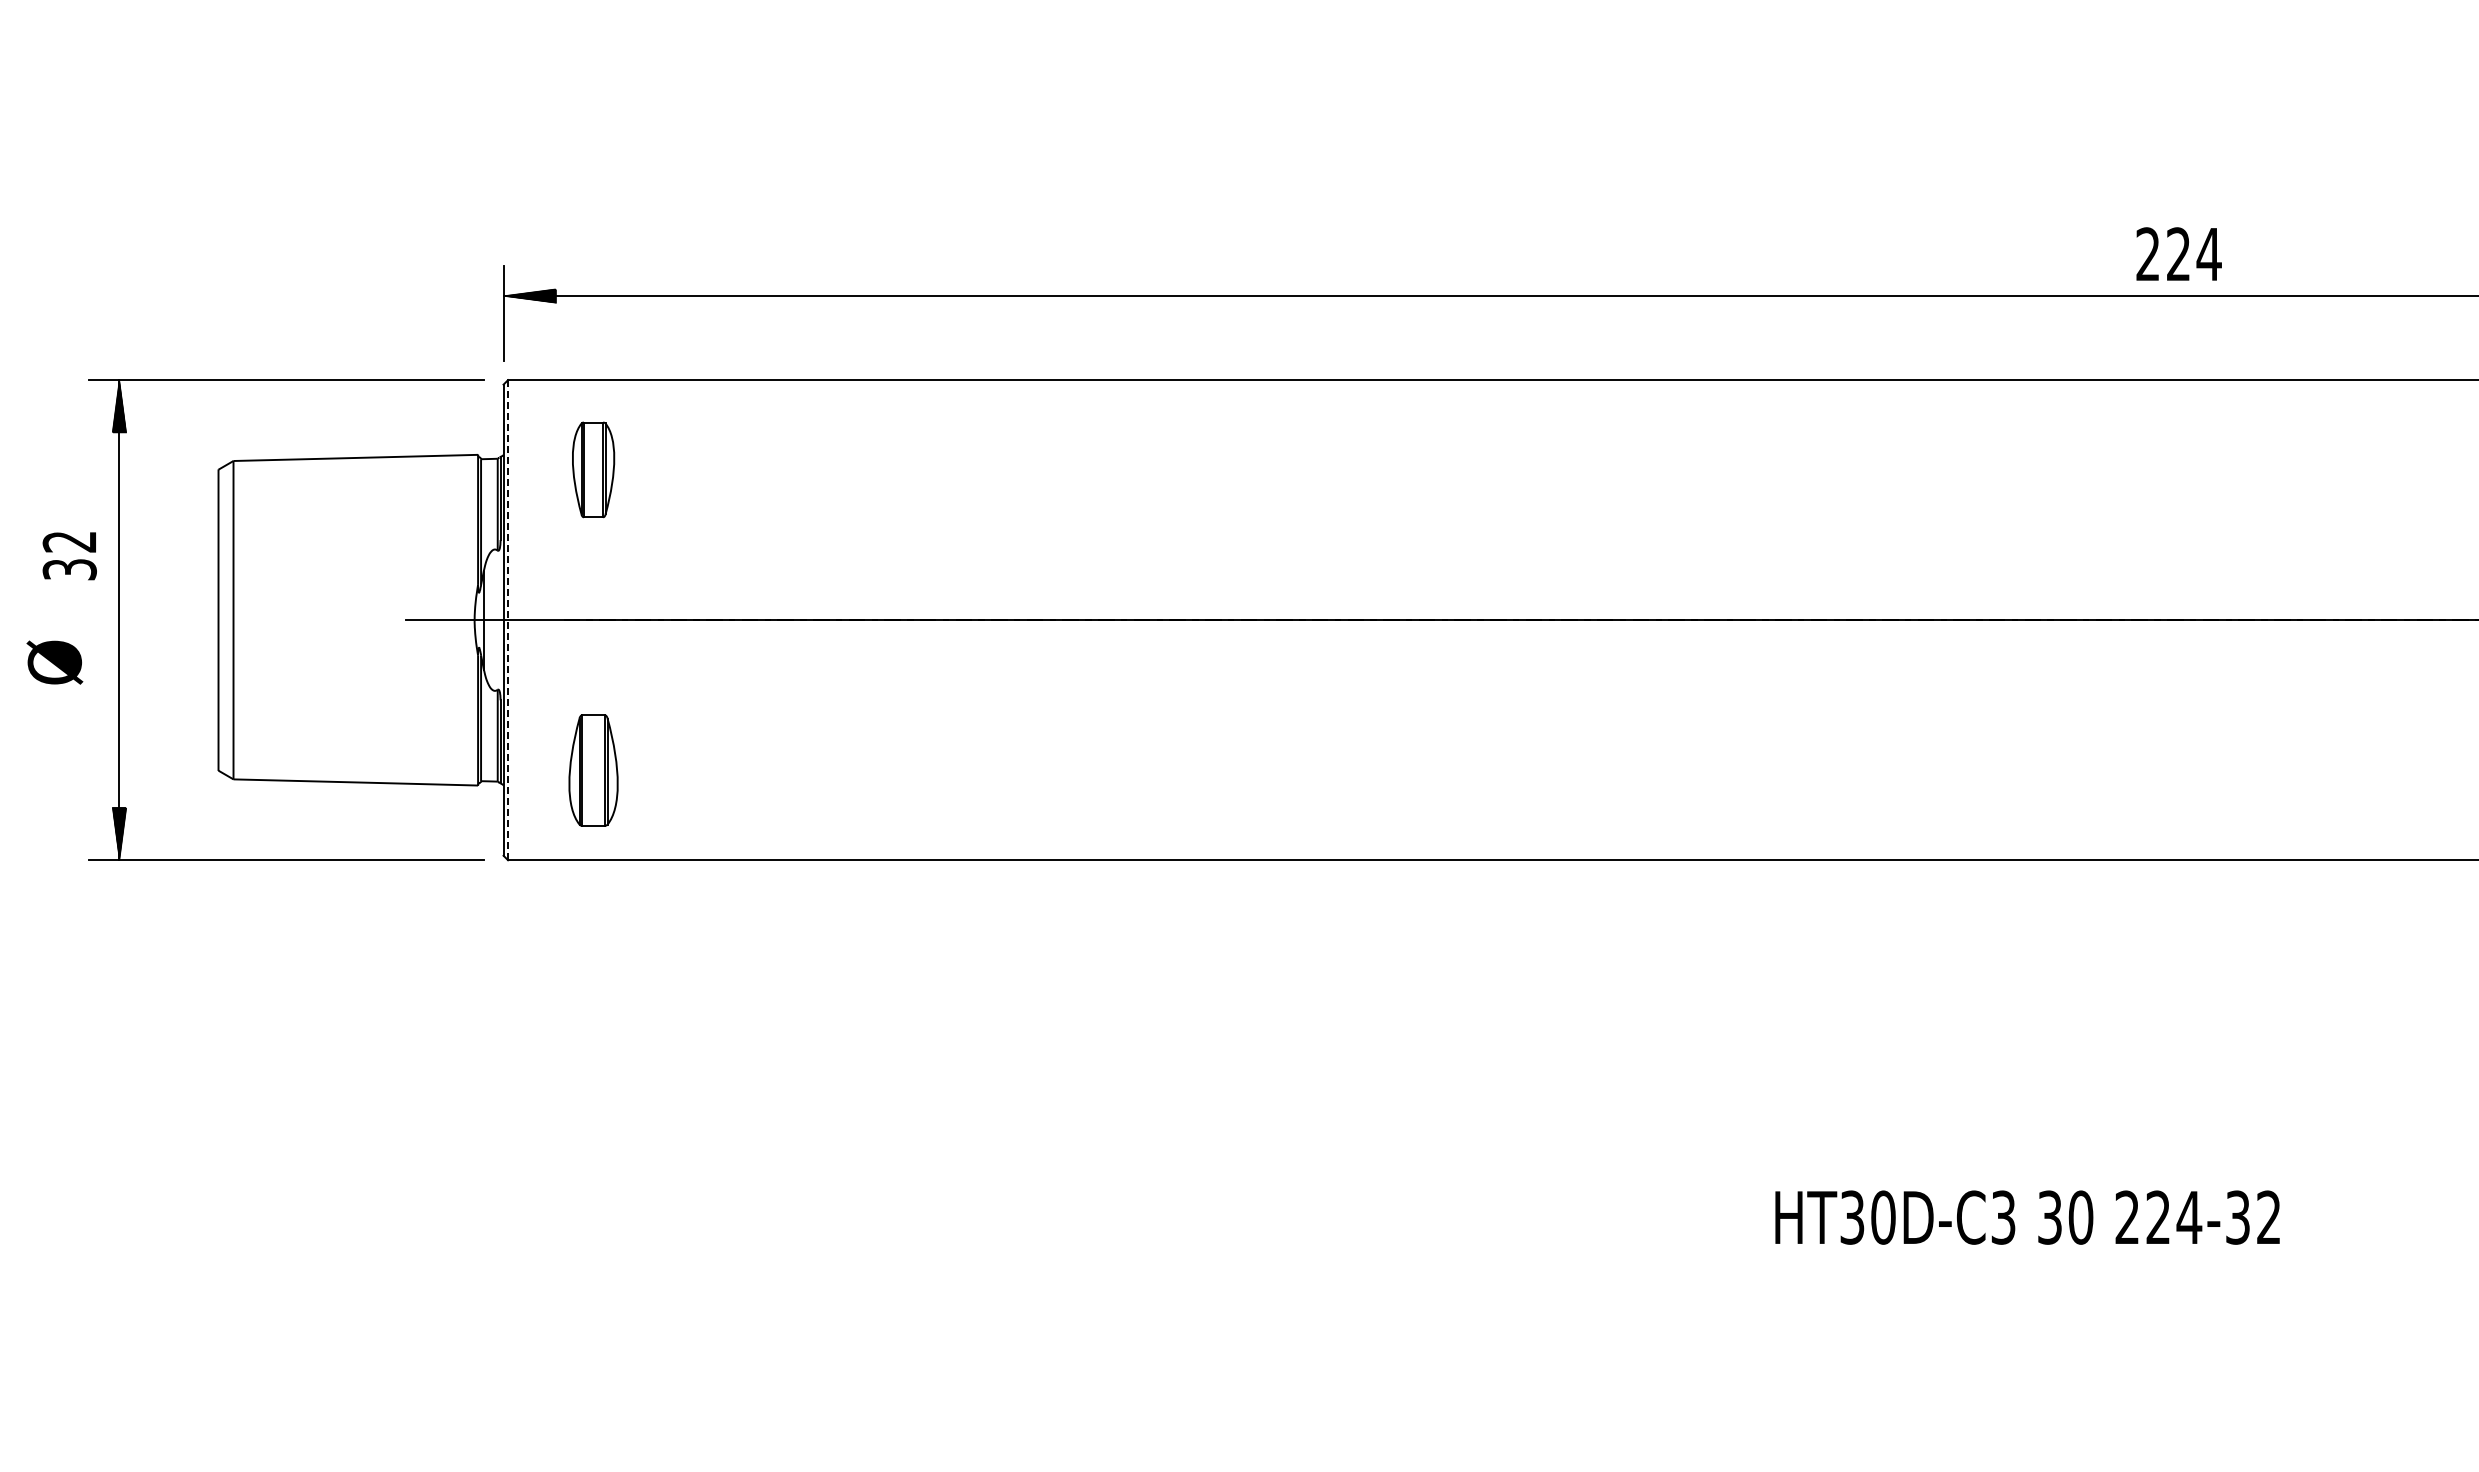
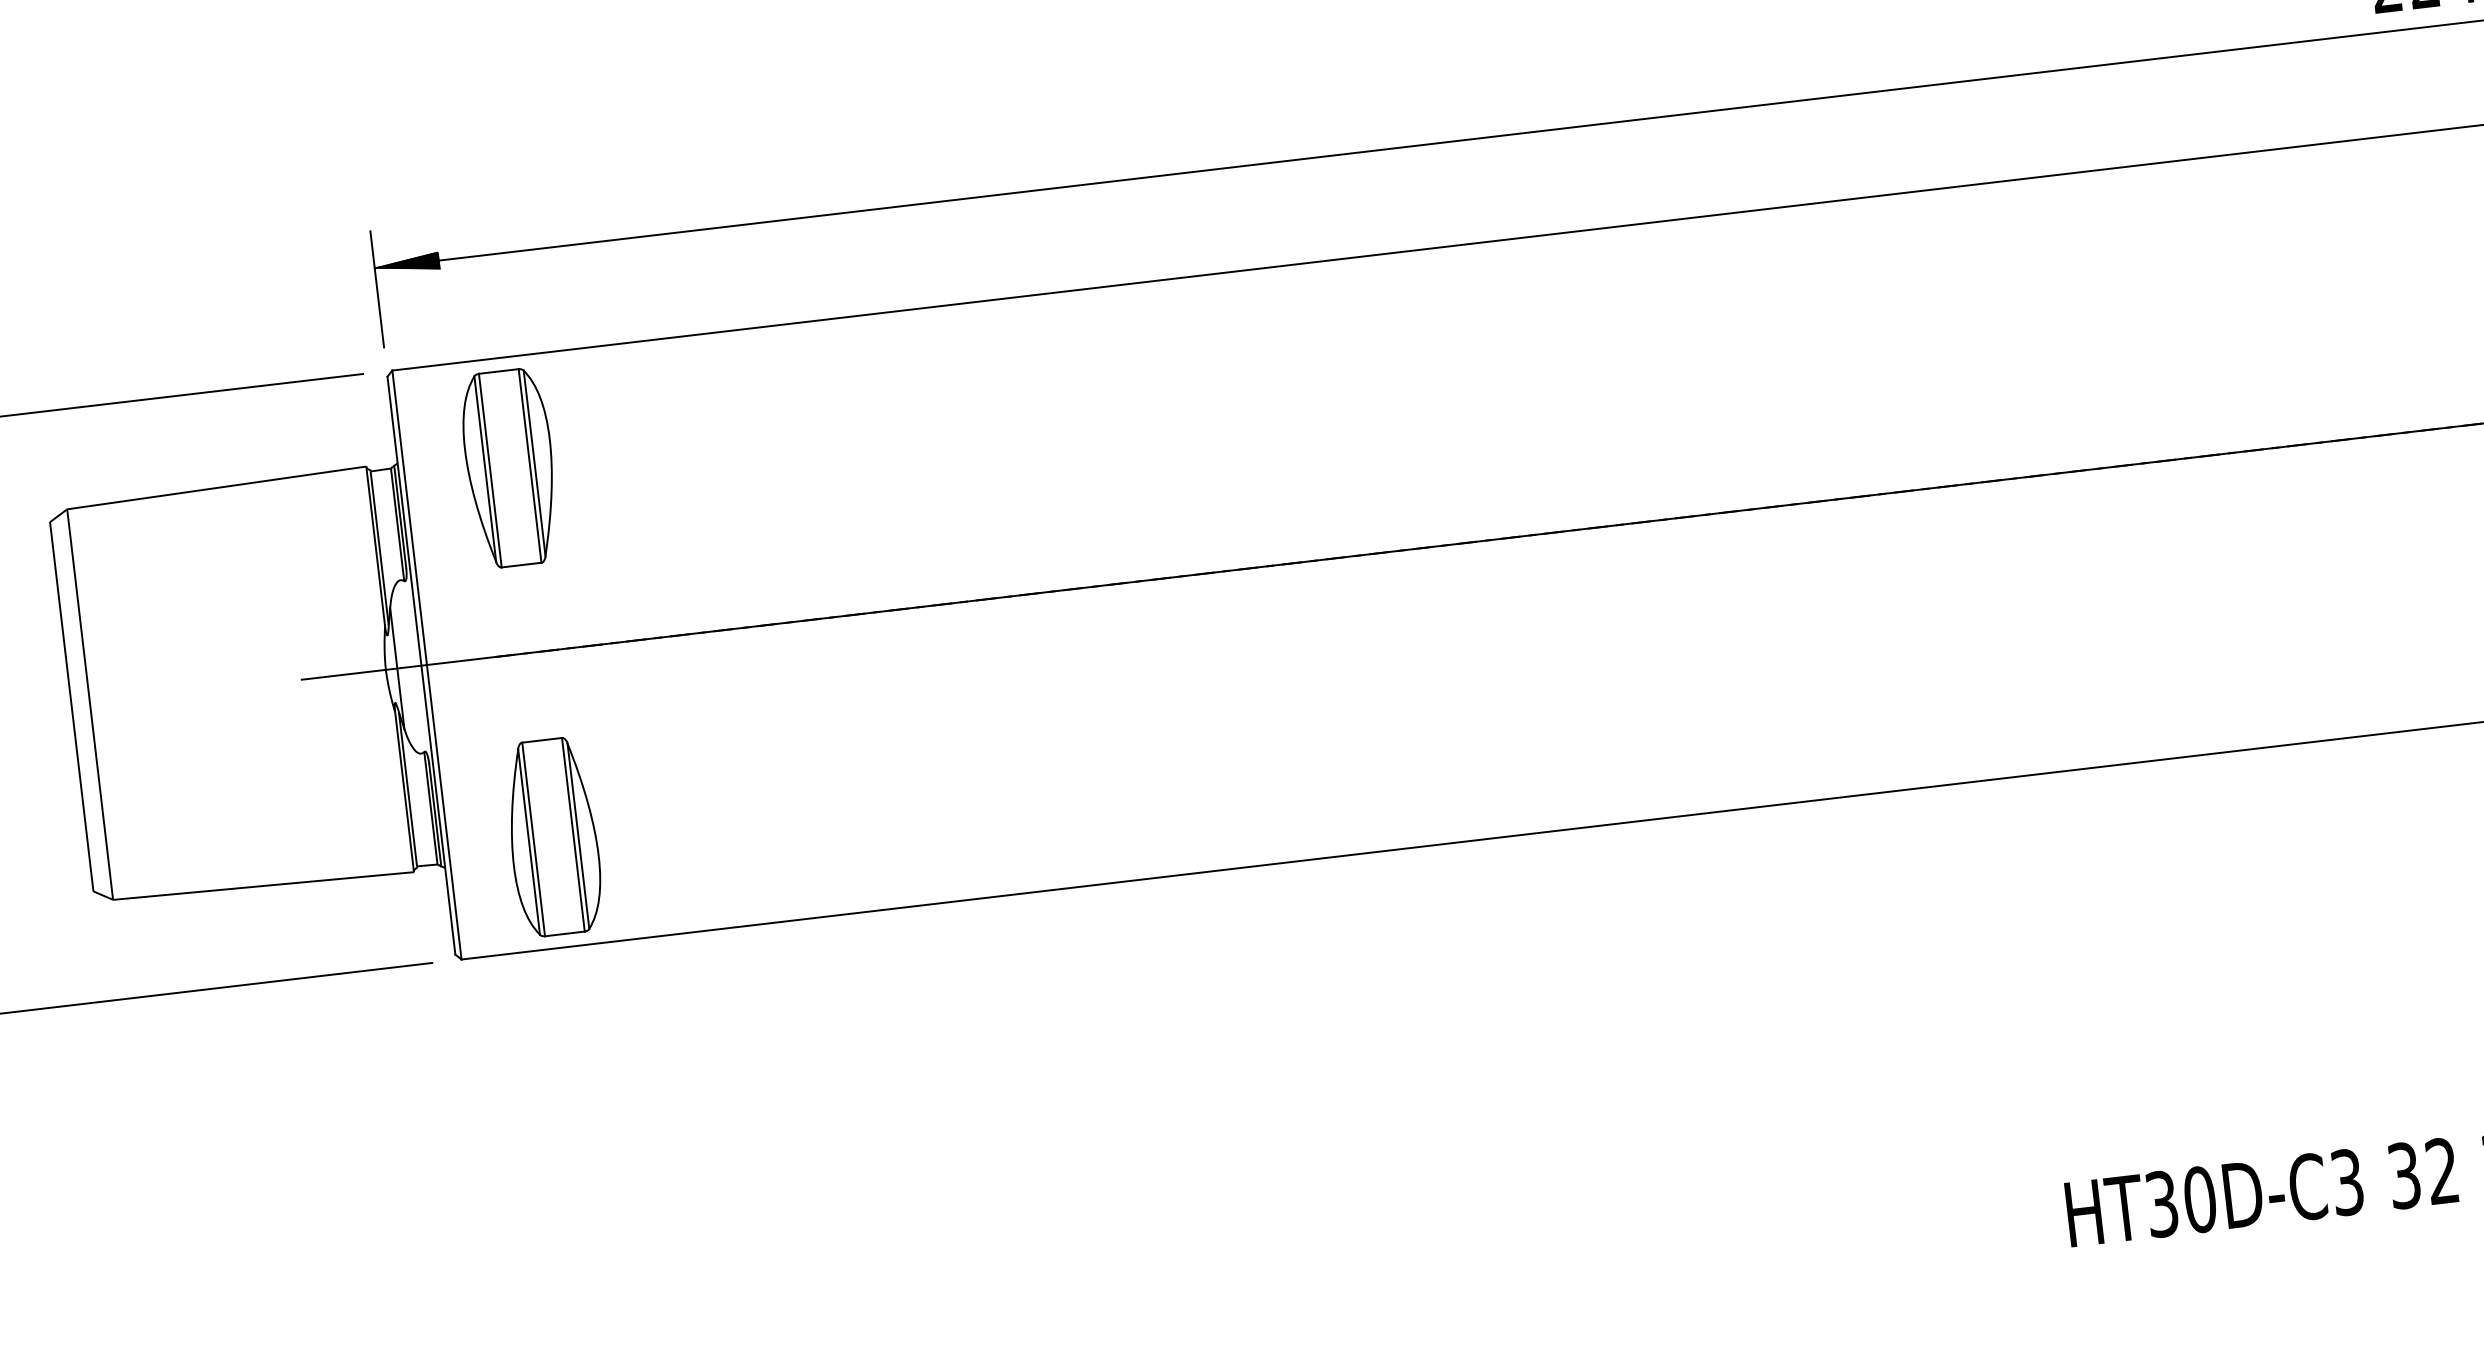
part: (593, 469) -> (510, 467), size x1.67
line: (508, 619) -> (427, 664), dashed -> solid
part: (593, 770) -> (553, 837), size x1.43
text: (2080, 1217) -> (2441, 1171), 30 -> 32

